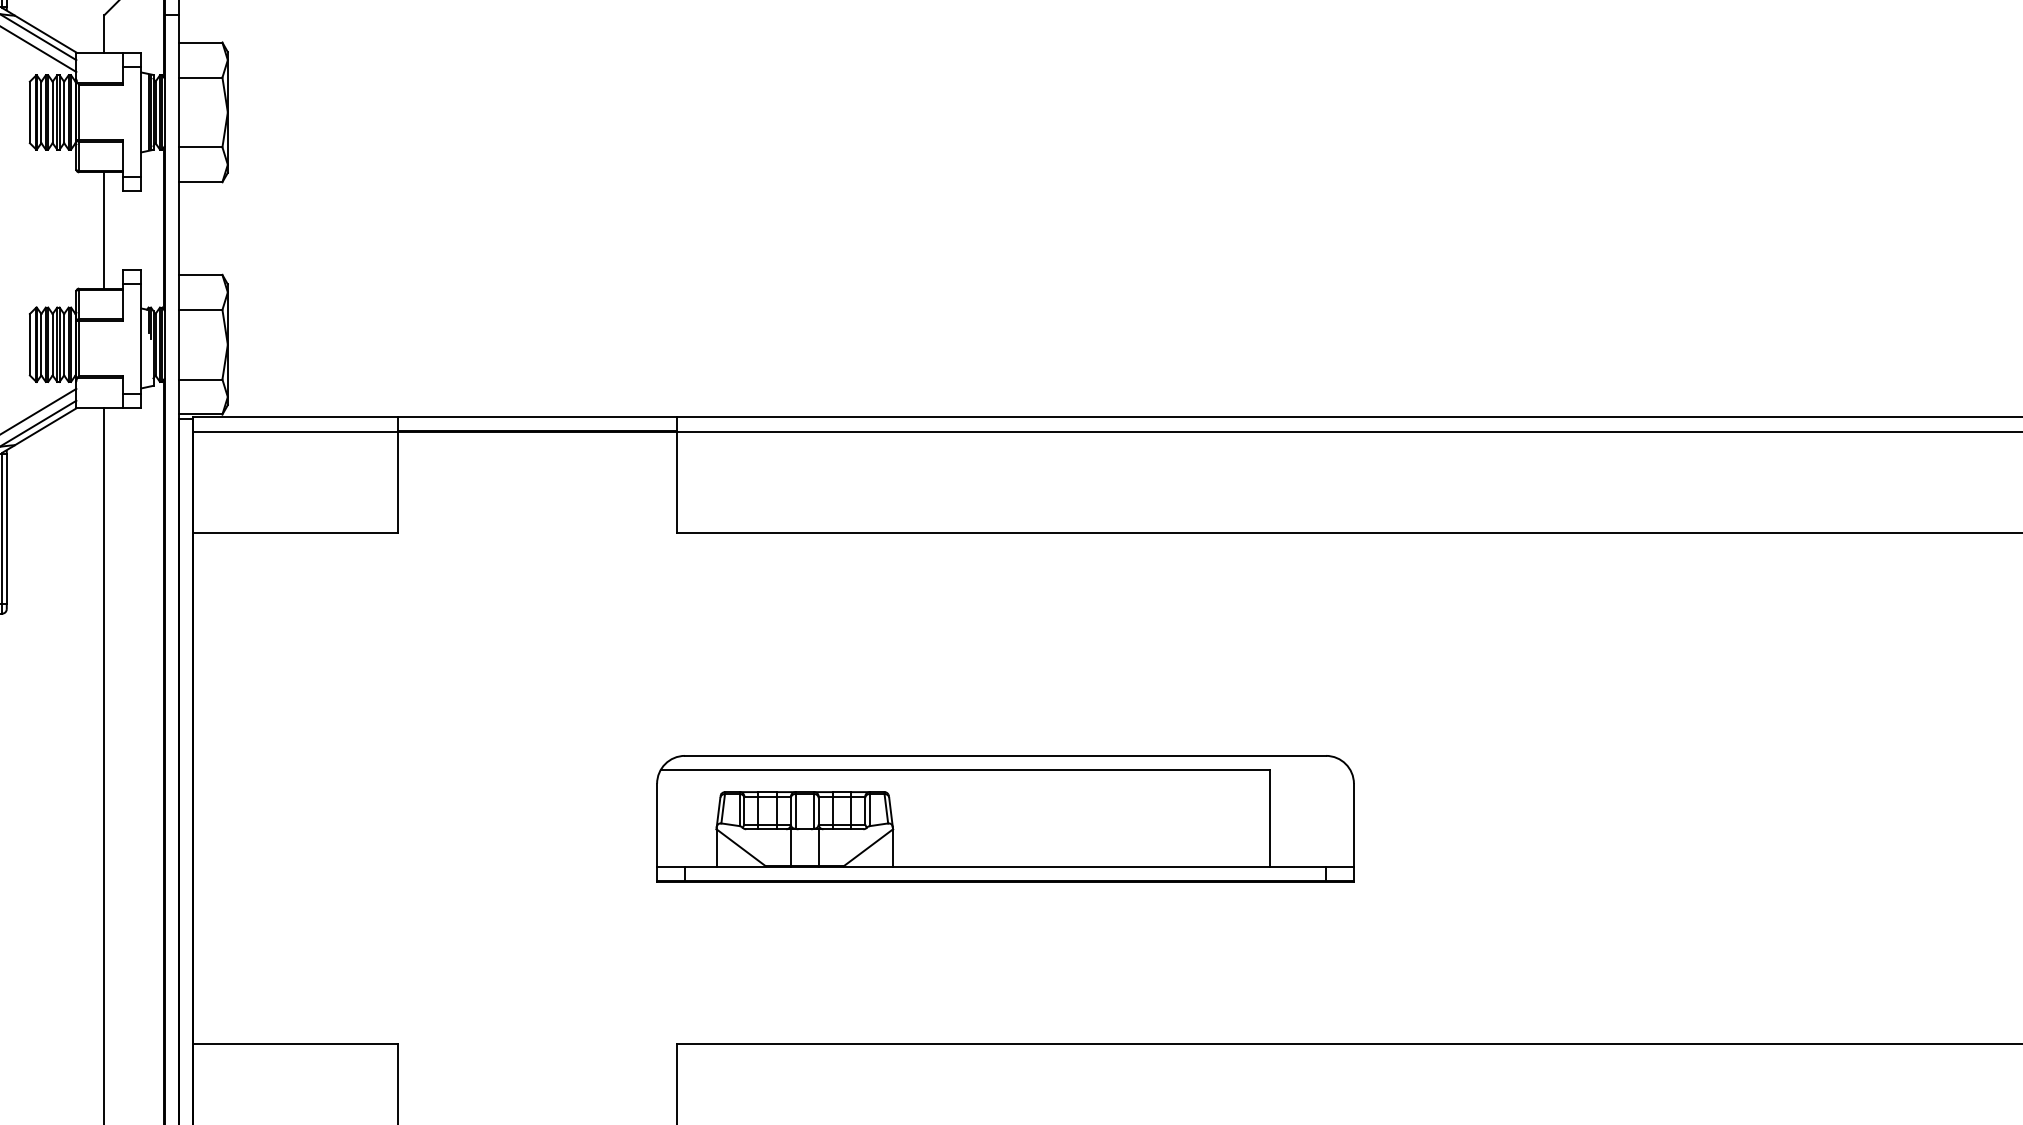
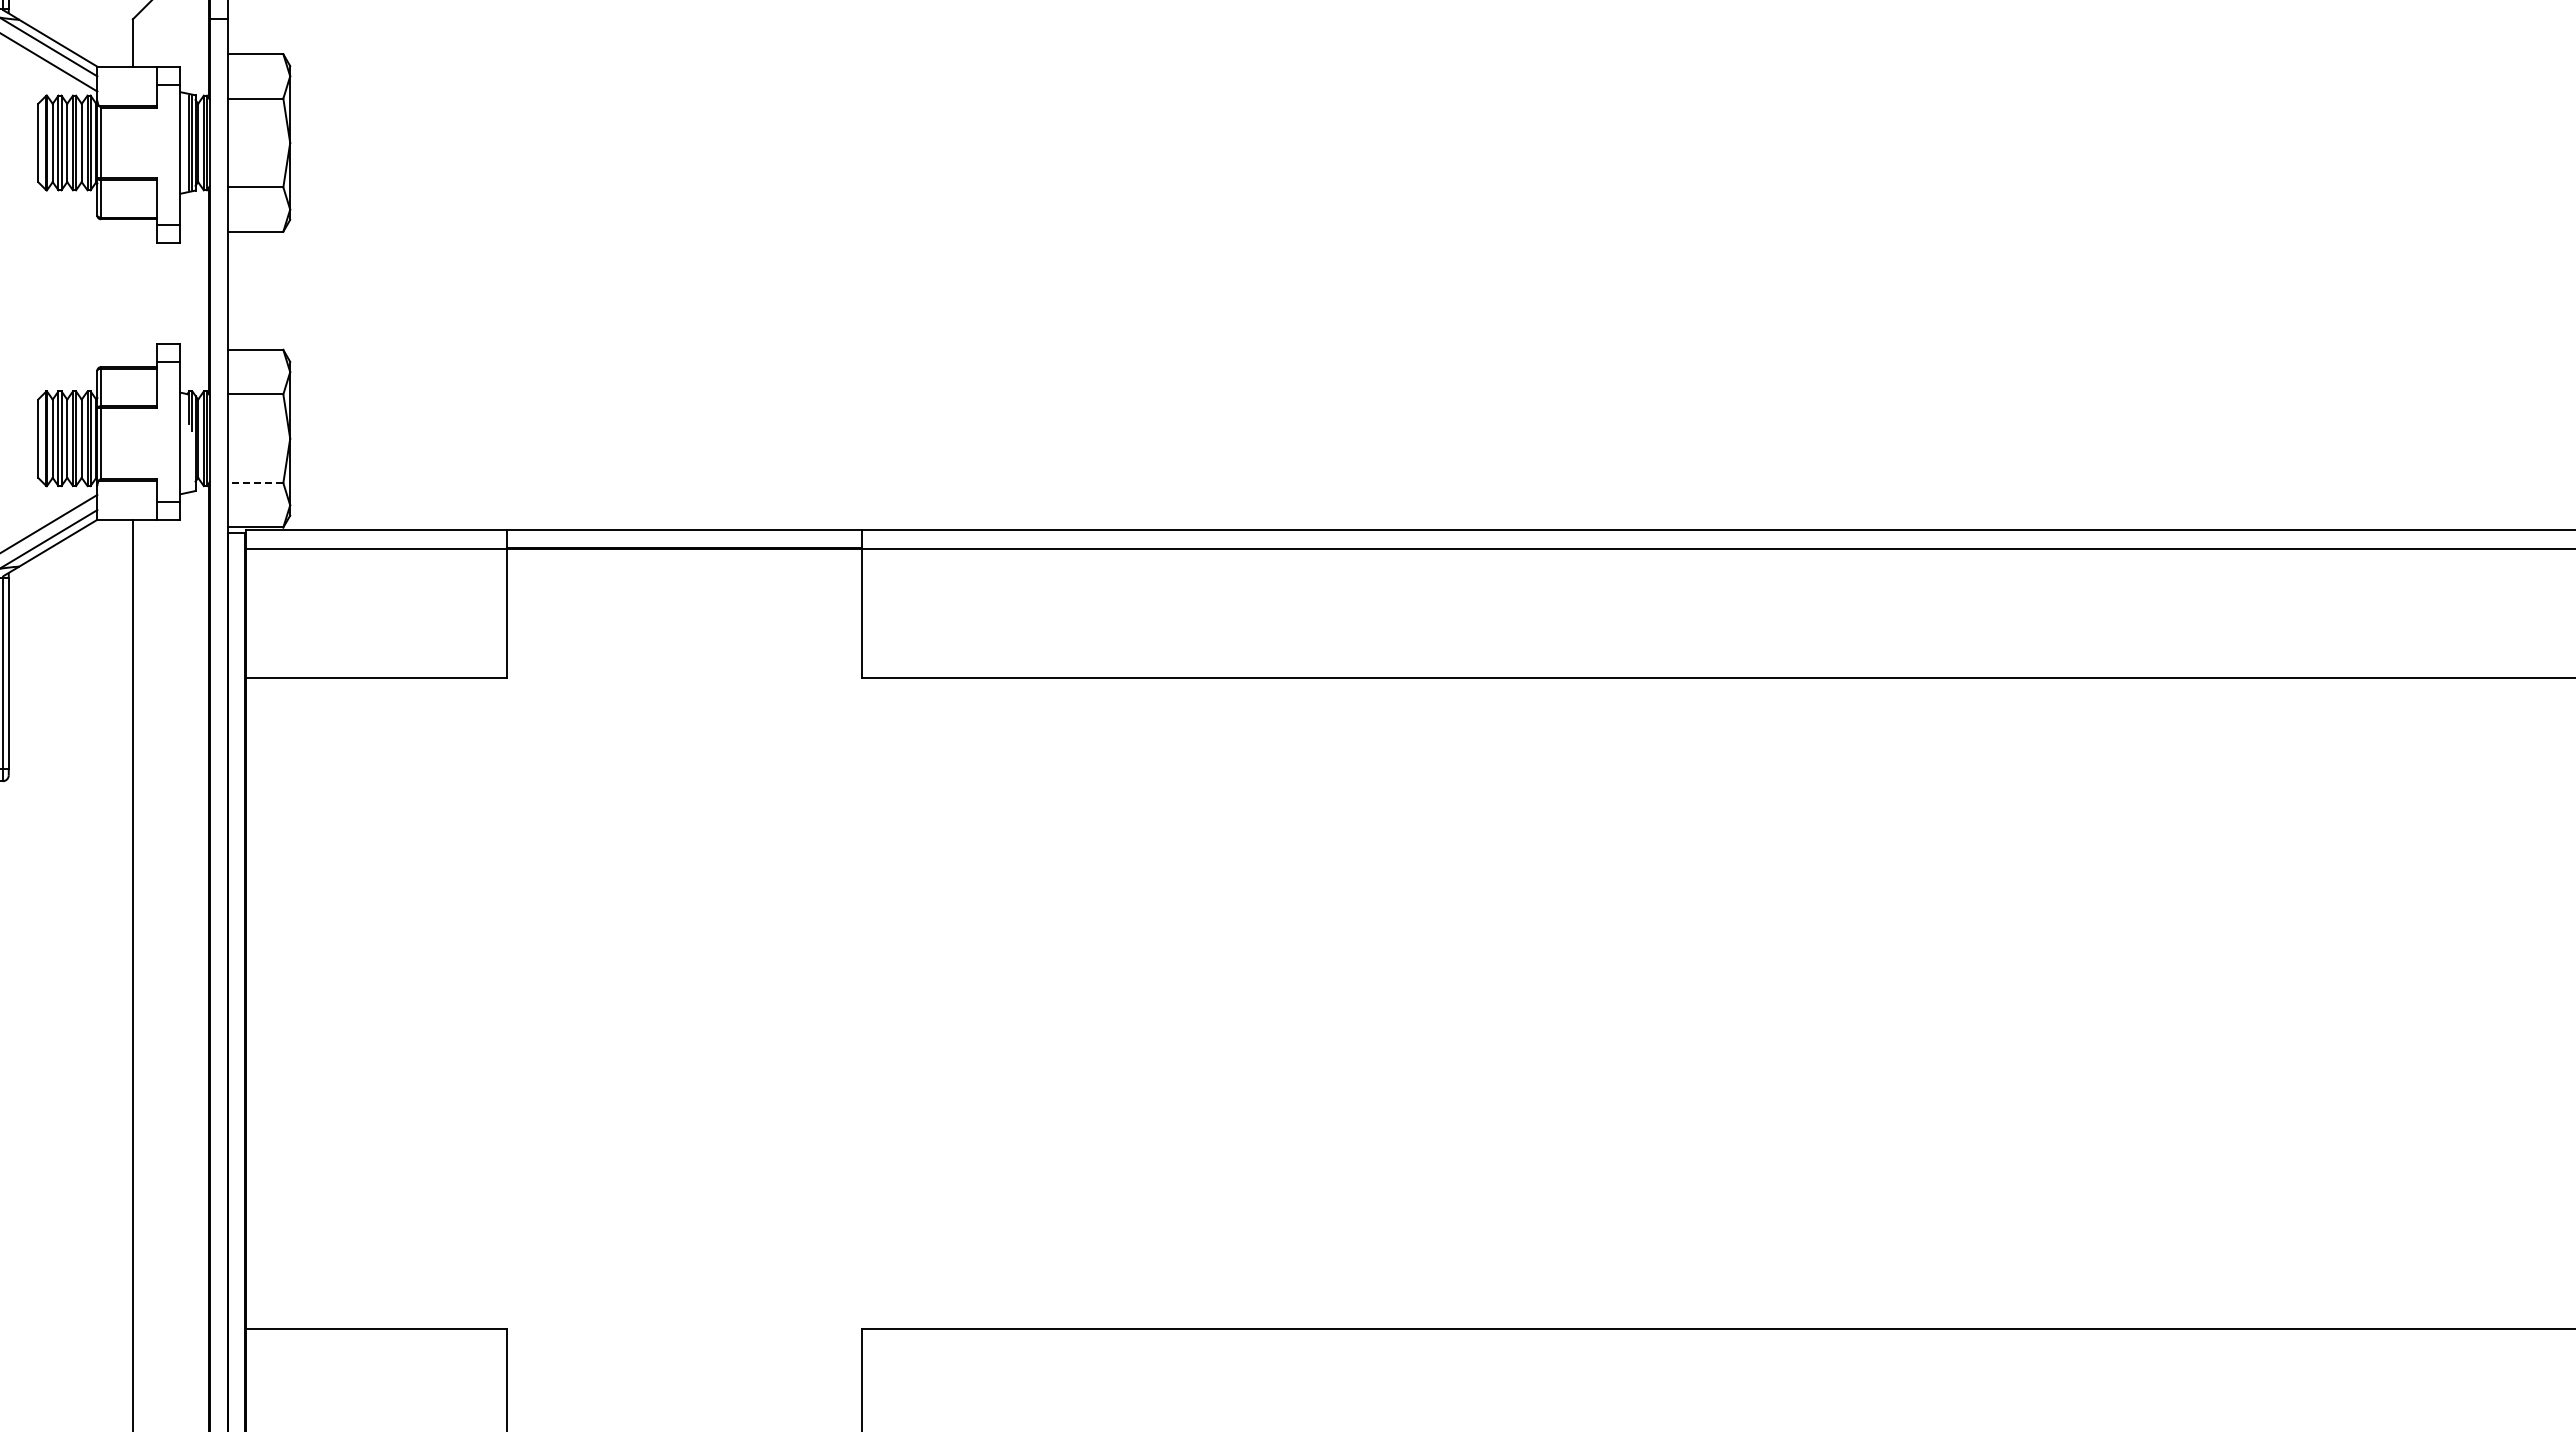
line: (103, 230) -> (132, 293), removed
line: (200, 379) -> (255, 483), solid -> dashed
part: (1004, 818) -> (1279, 1042), removed

